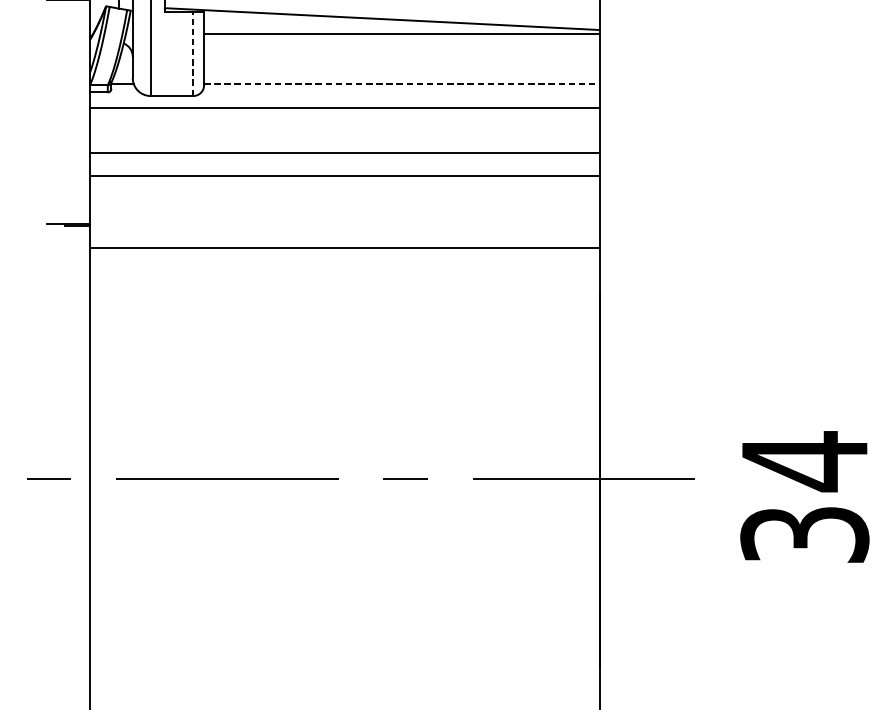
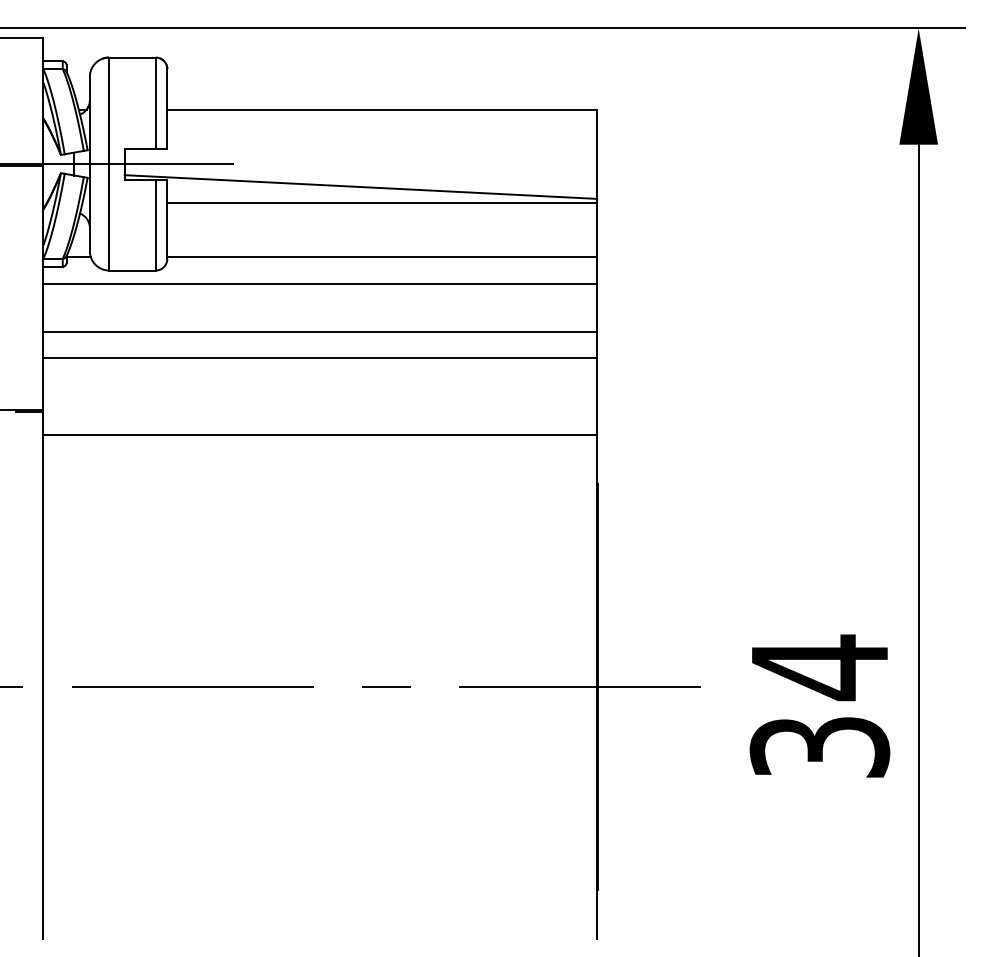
line: (193, 54) -> (155, 225), dashed -> solid
line: (402, 83) -> (382, 257), dashed -> solid

